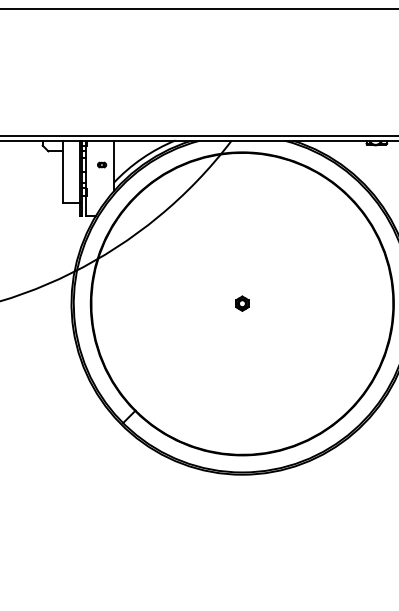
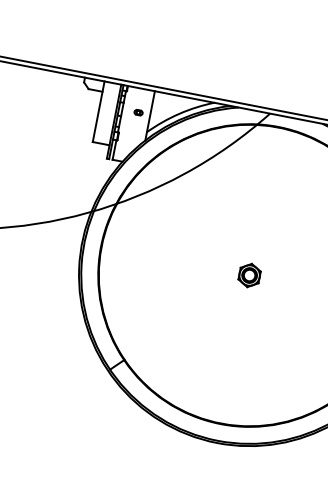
part: (242, 303) -> (249, 275), size x1.67

